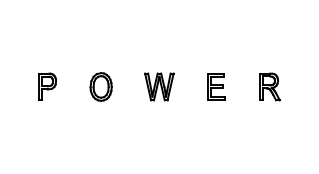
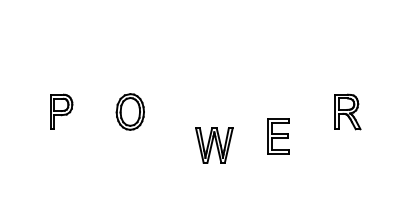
part: (159, 86) -> (214, 144), moved
part: (216, 86) -> (278, 135), moved

